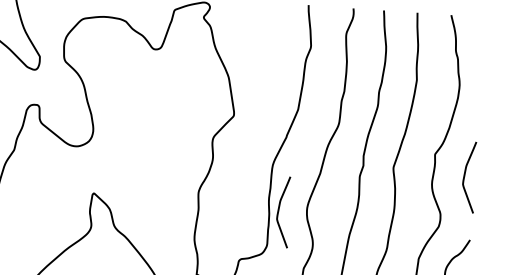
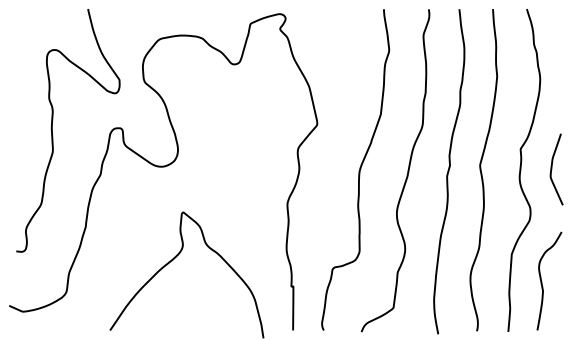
curve: (279, 211) -> (369, 217), removed

